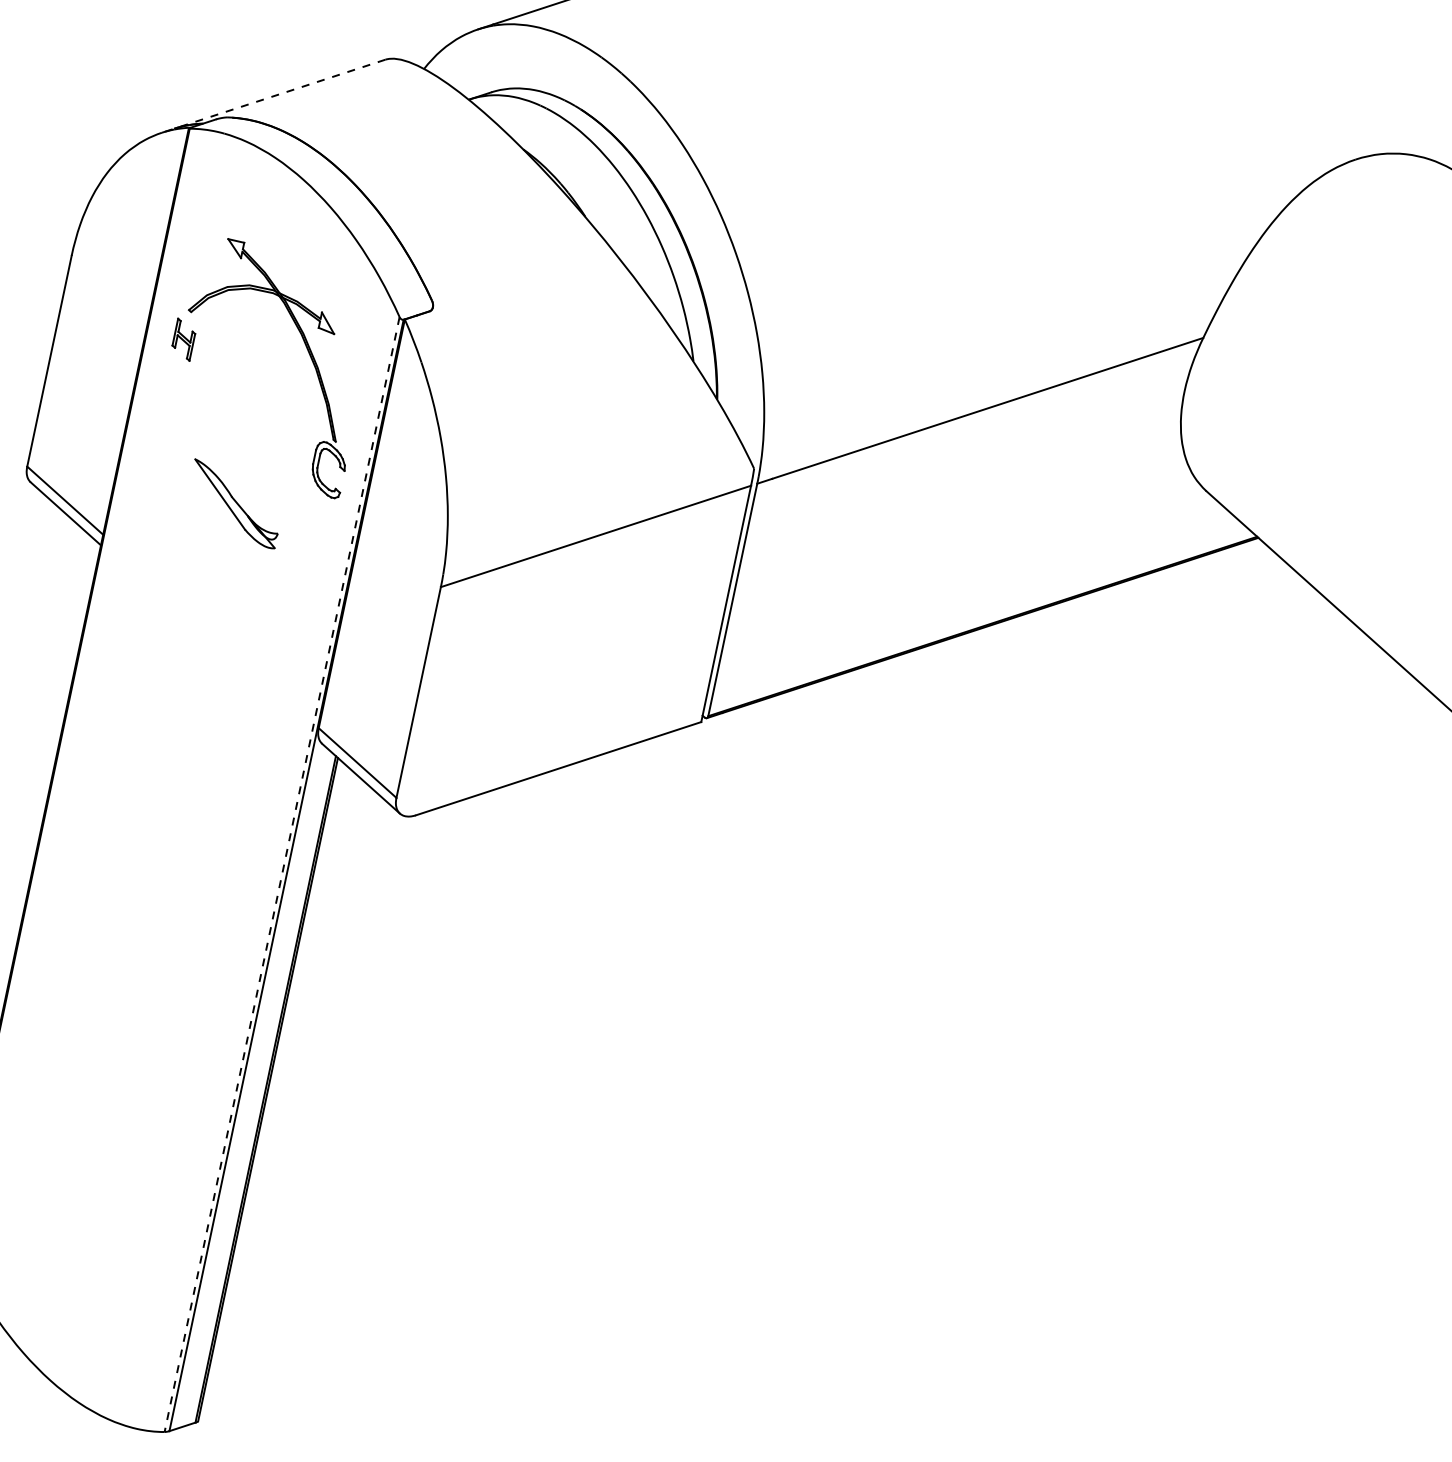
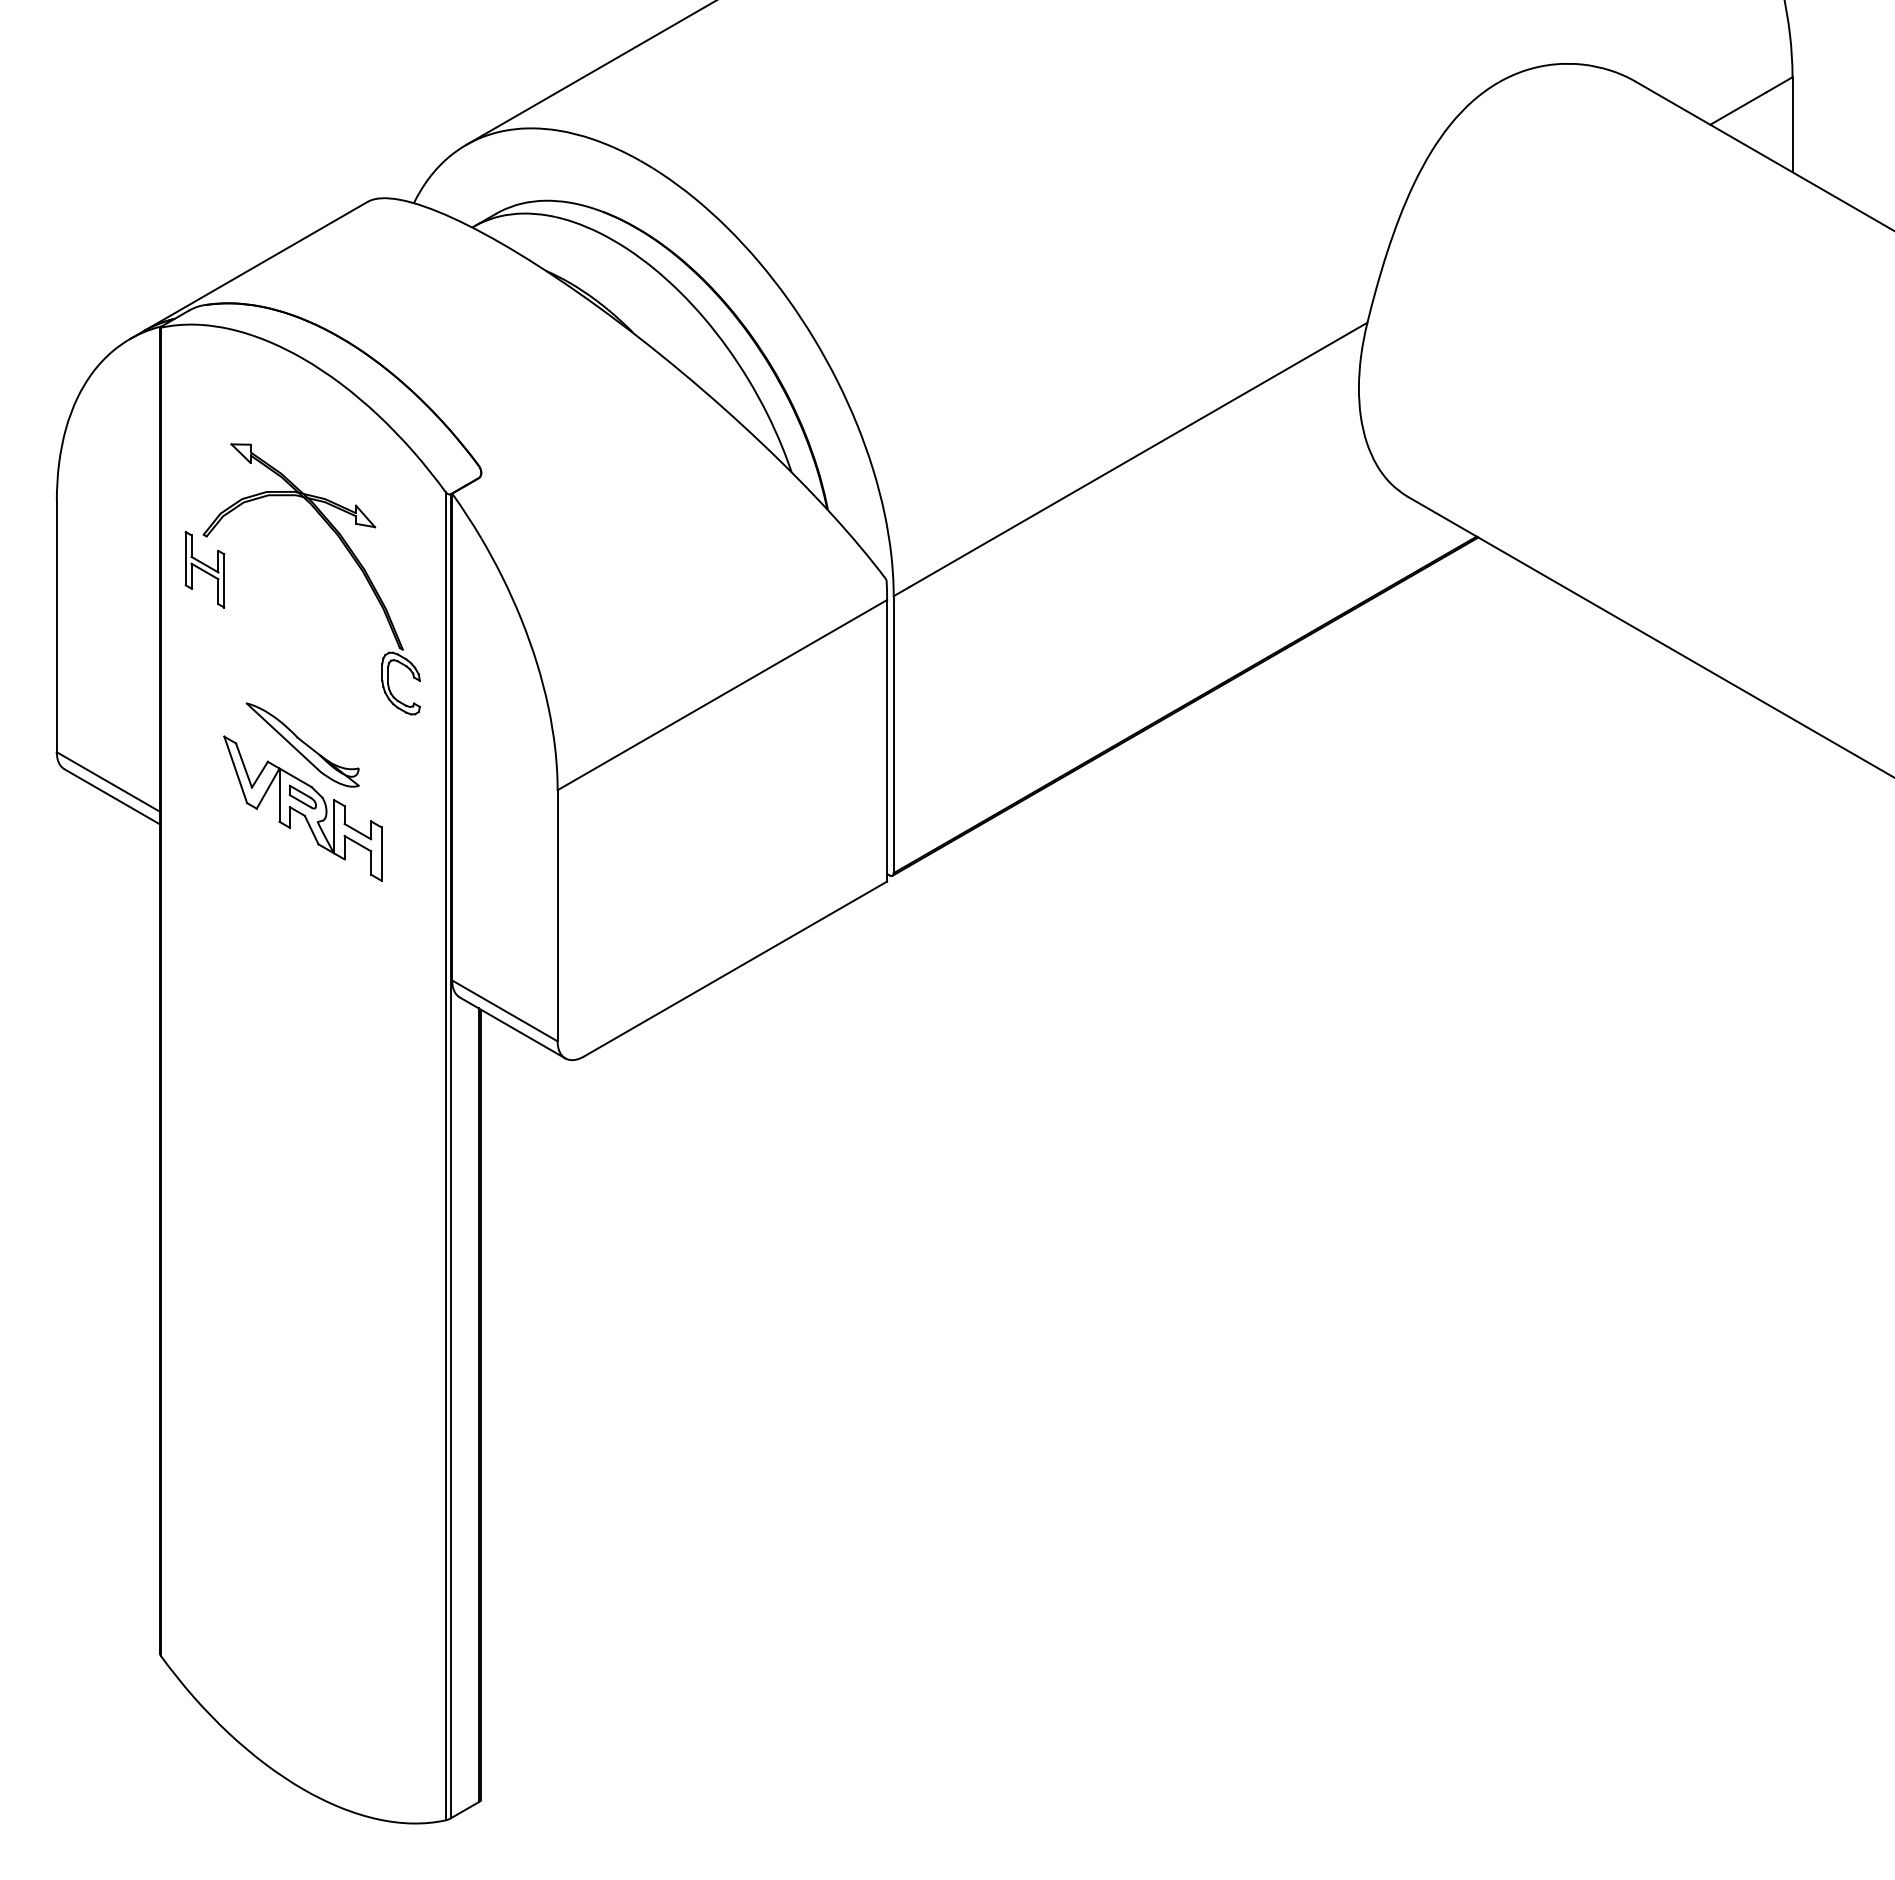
line: (273, 96) -> (248, 270), dashed -> solid
part: (183, 339) -> (204, 569), size x1.67
part: (223, 557) -> (302, 808), added
line: (281, 874) -> (445, 1156), dashed -> solid

